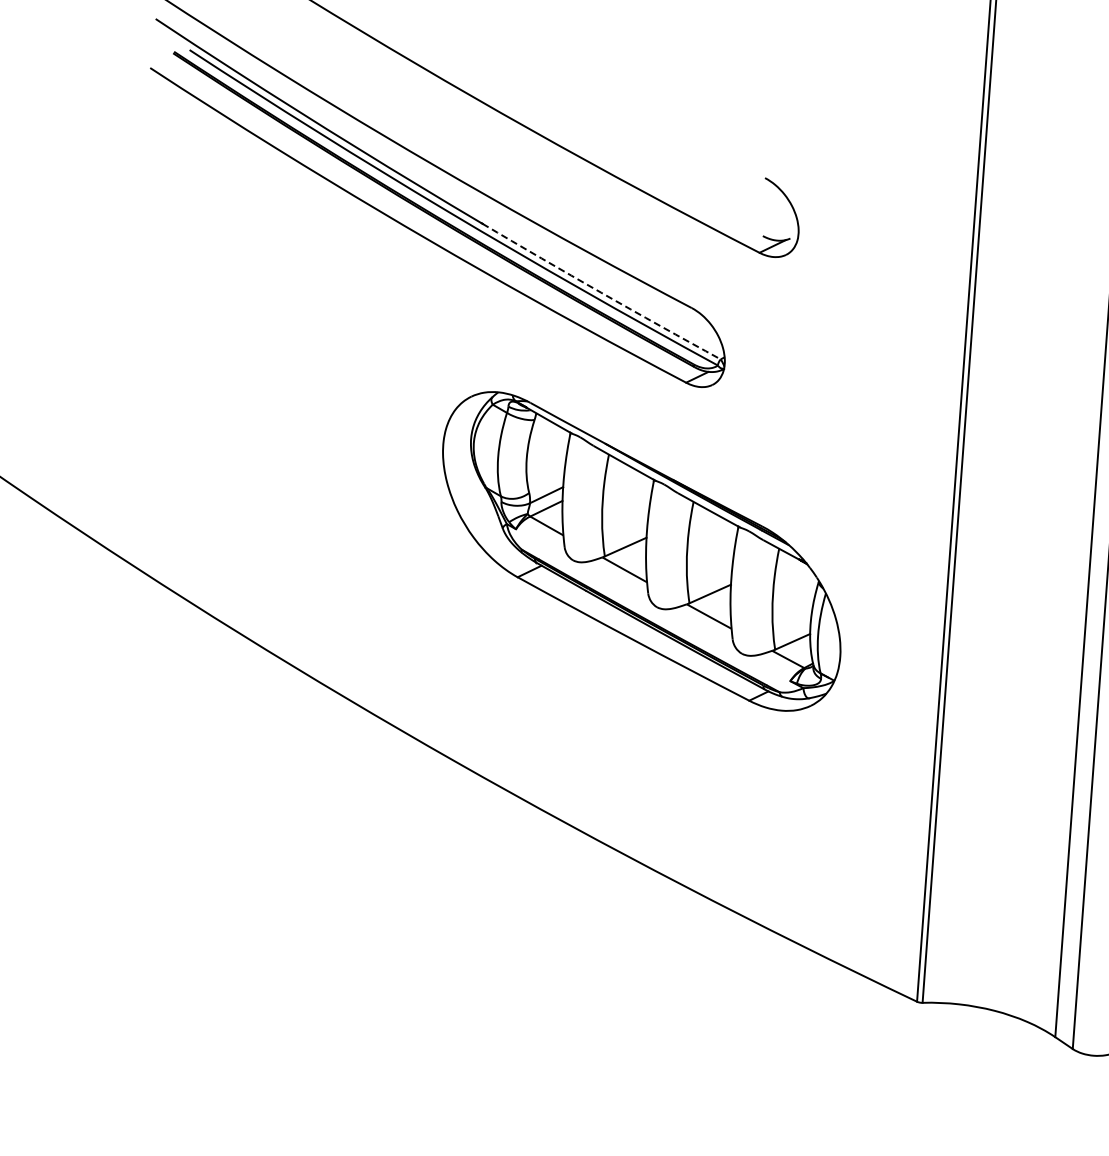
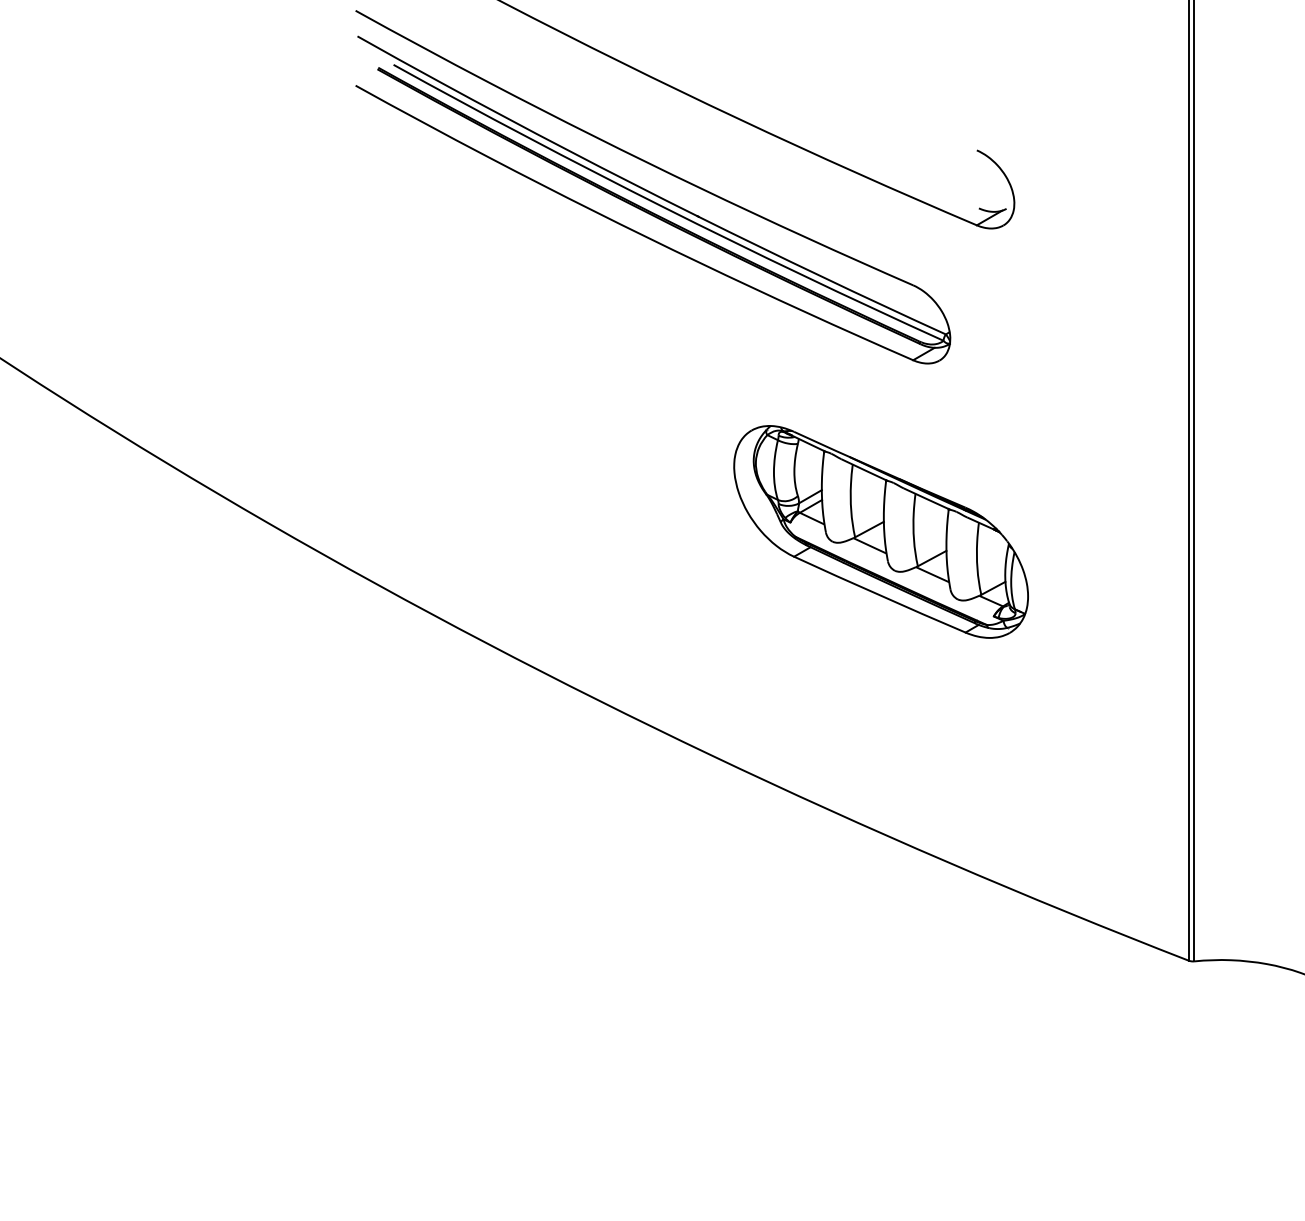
arc: (600, 292) -> (821, 276), dashed -> solid
part: (641, 551) -> (880, 531), size x0.71

